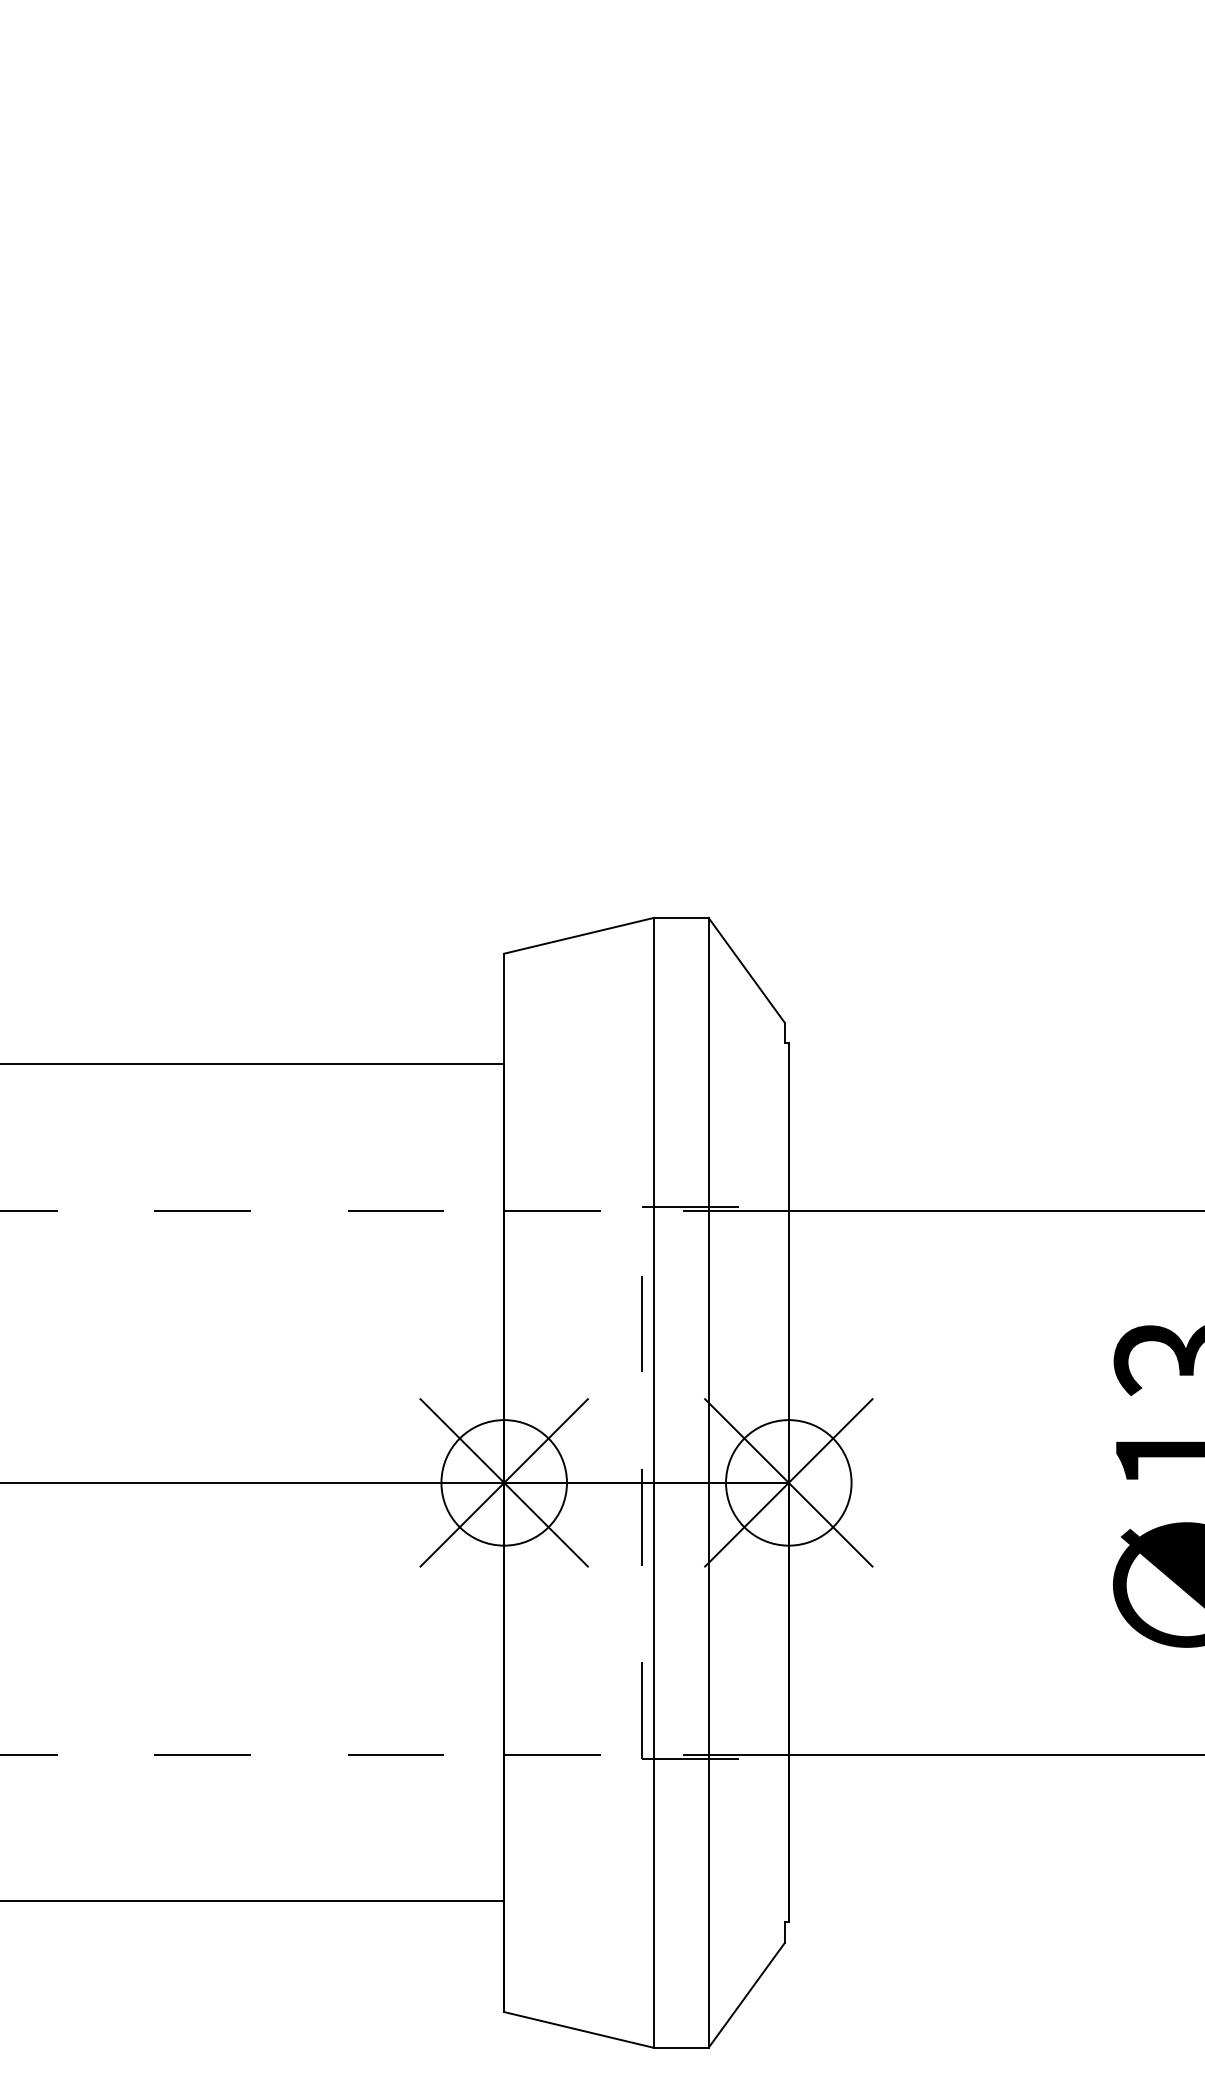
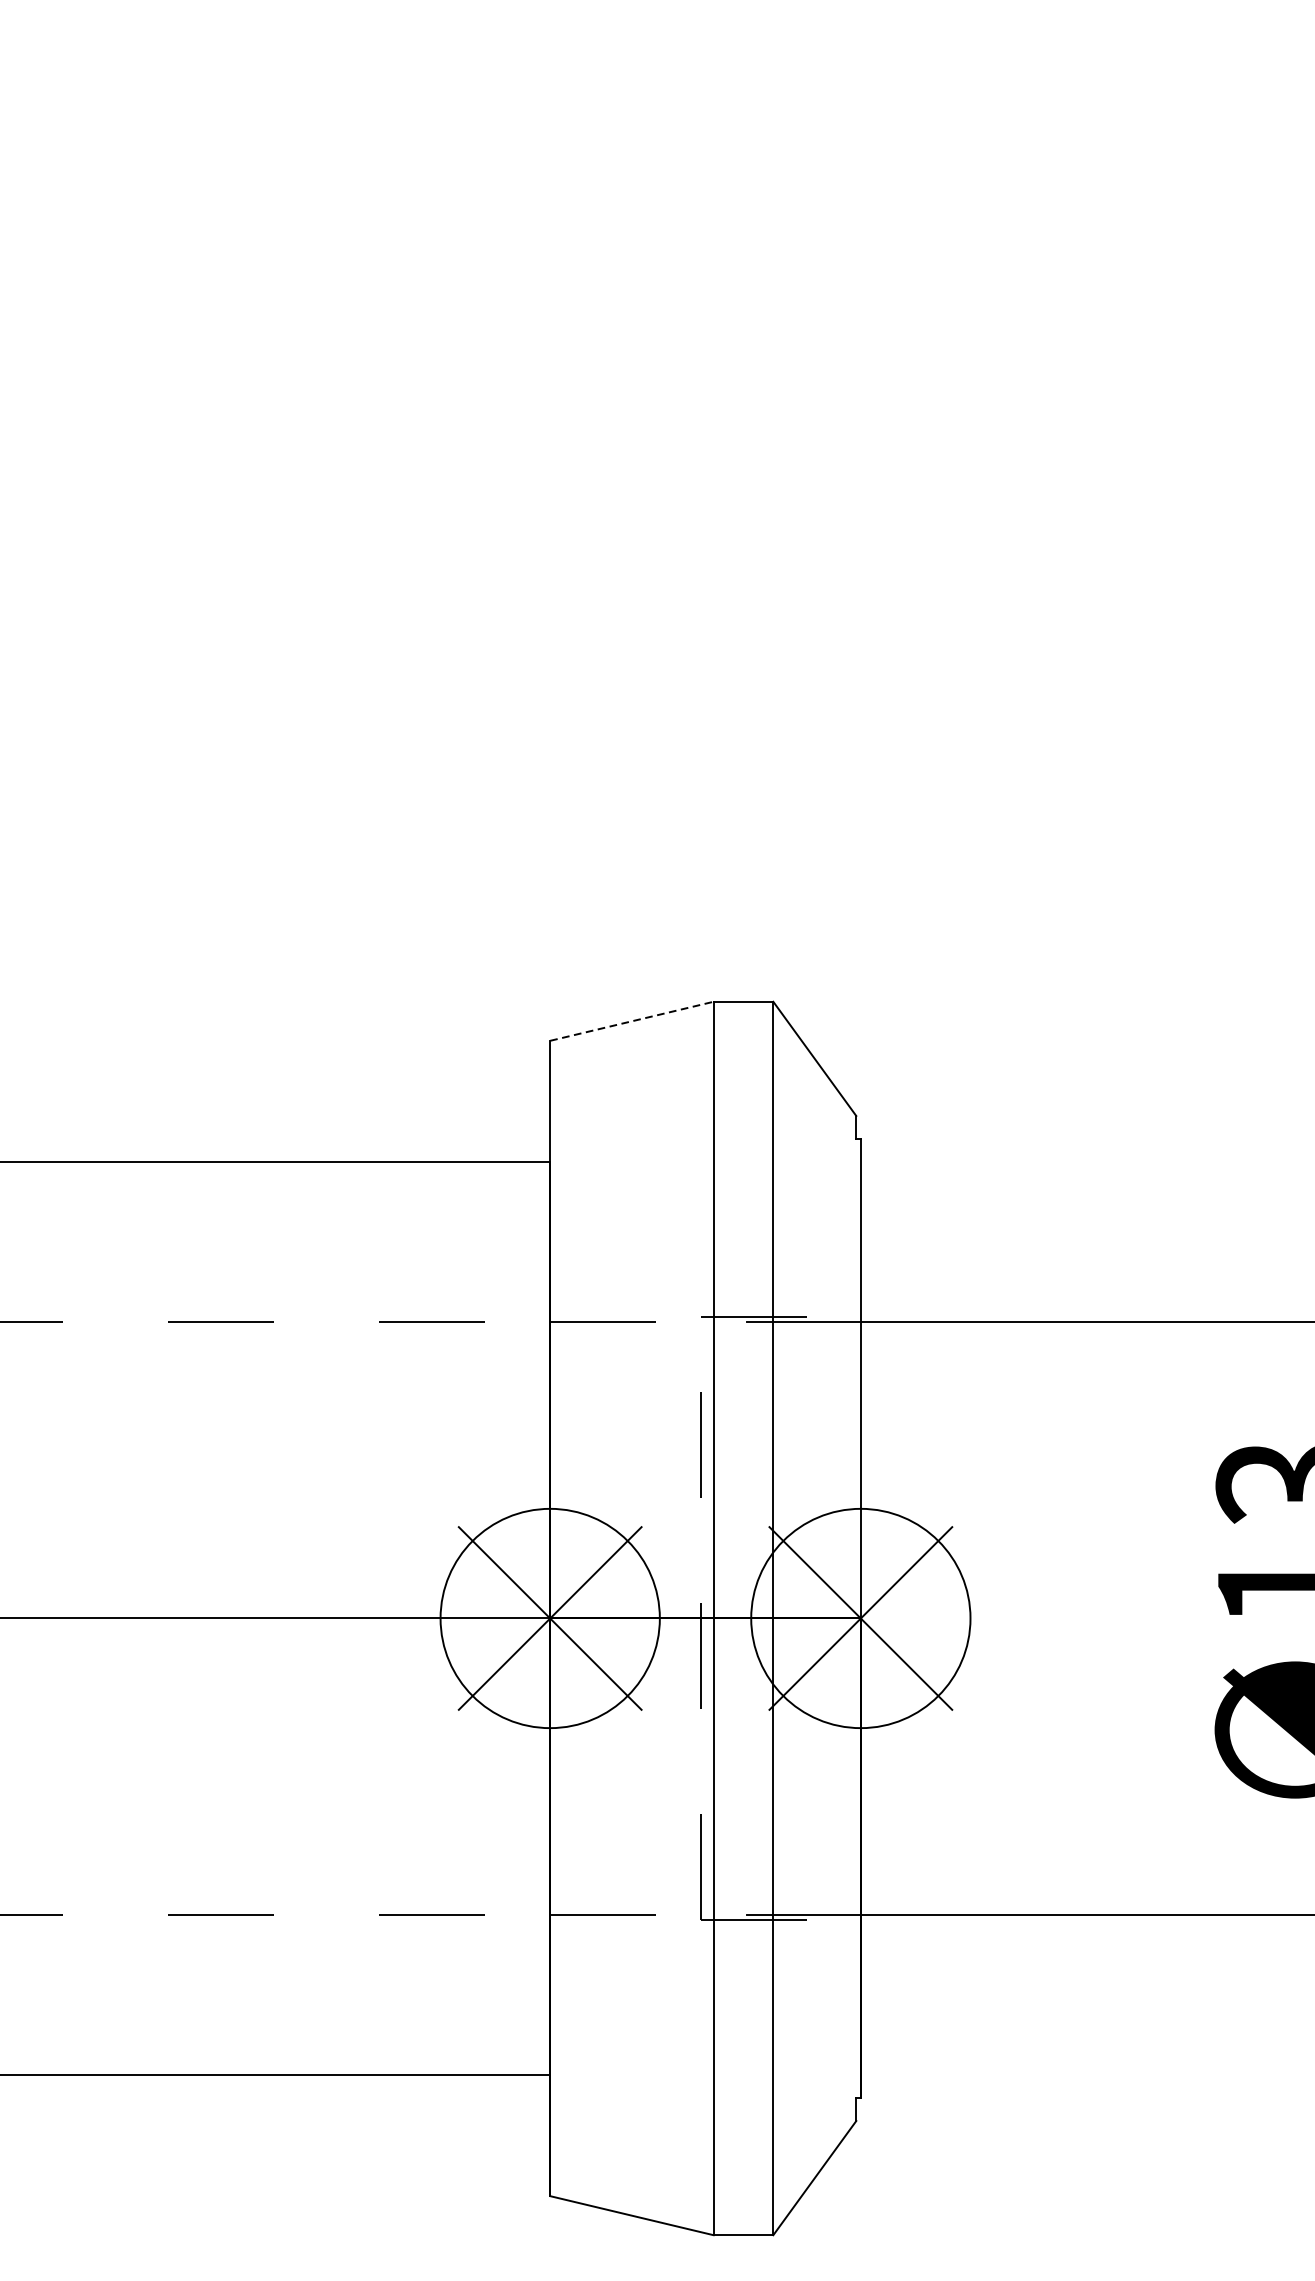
line: (579, 935) -> (632, 1020), solid -> dashed
circle: (504, 1482) -> (550, 1618), size x1.6
circle: (788, 1482) -> (860, 1618), size x1.6

